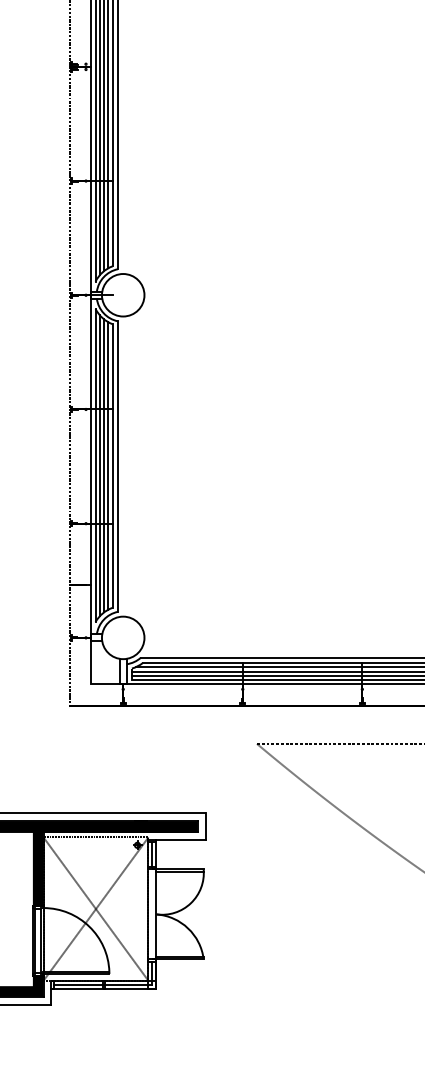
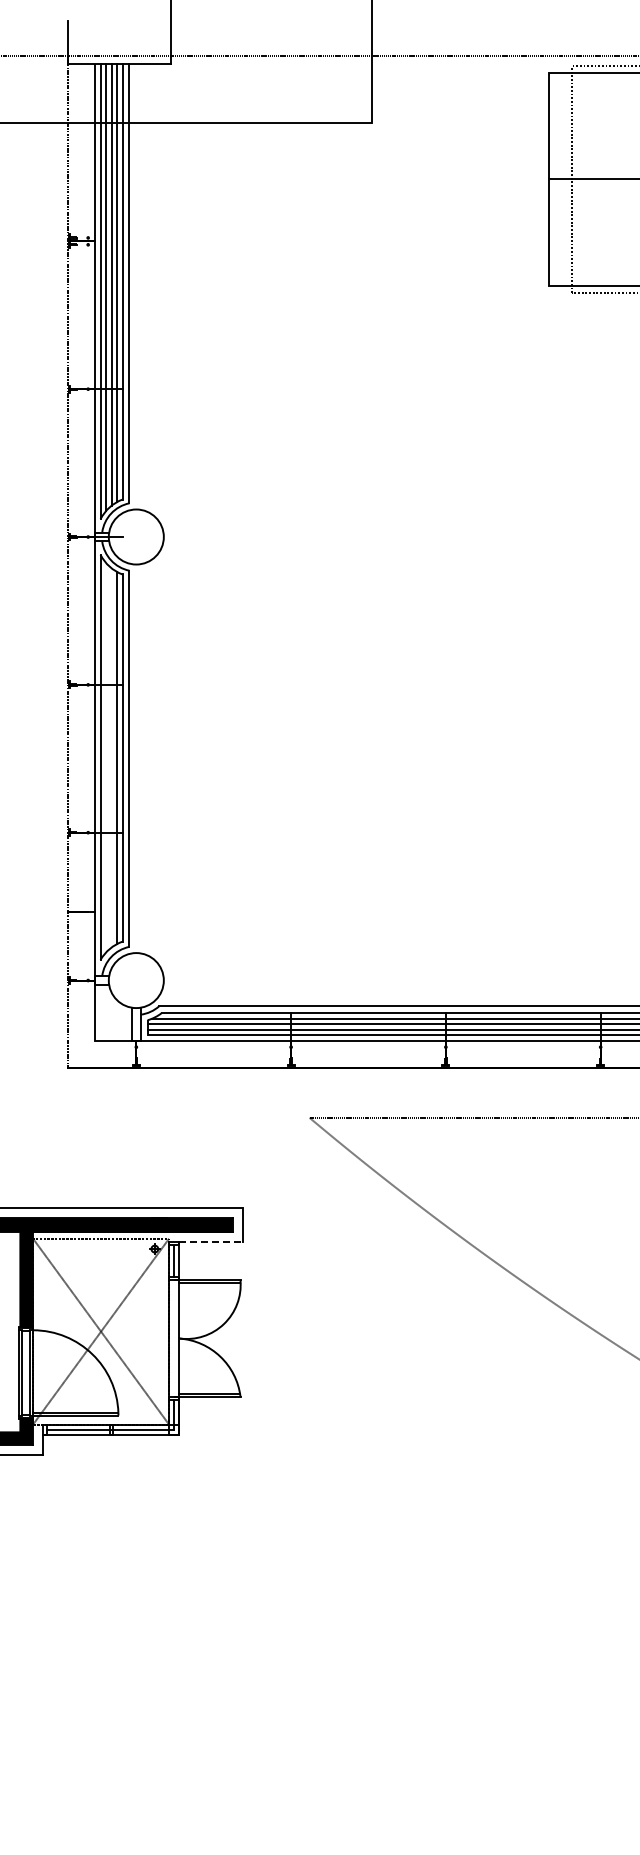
line: (100, 465) -> (106, 757), removed
line: (104, 465) -> (111, 757), removed
line: (181, 840) -> (211, 1242), solid -> dashed

